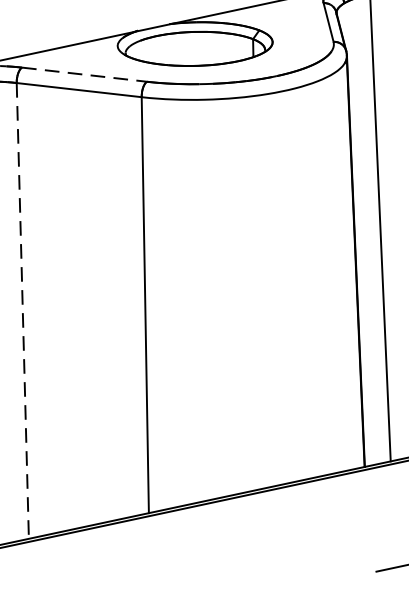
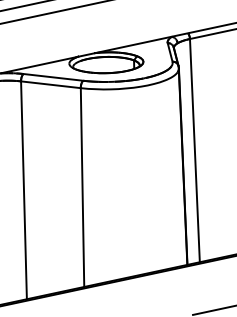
line: (84, 74) -> (53, 77), dashed -> solid
line: (21, 311) -> (23, 190), dashed -> solid

